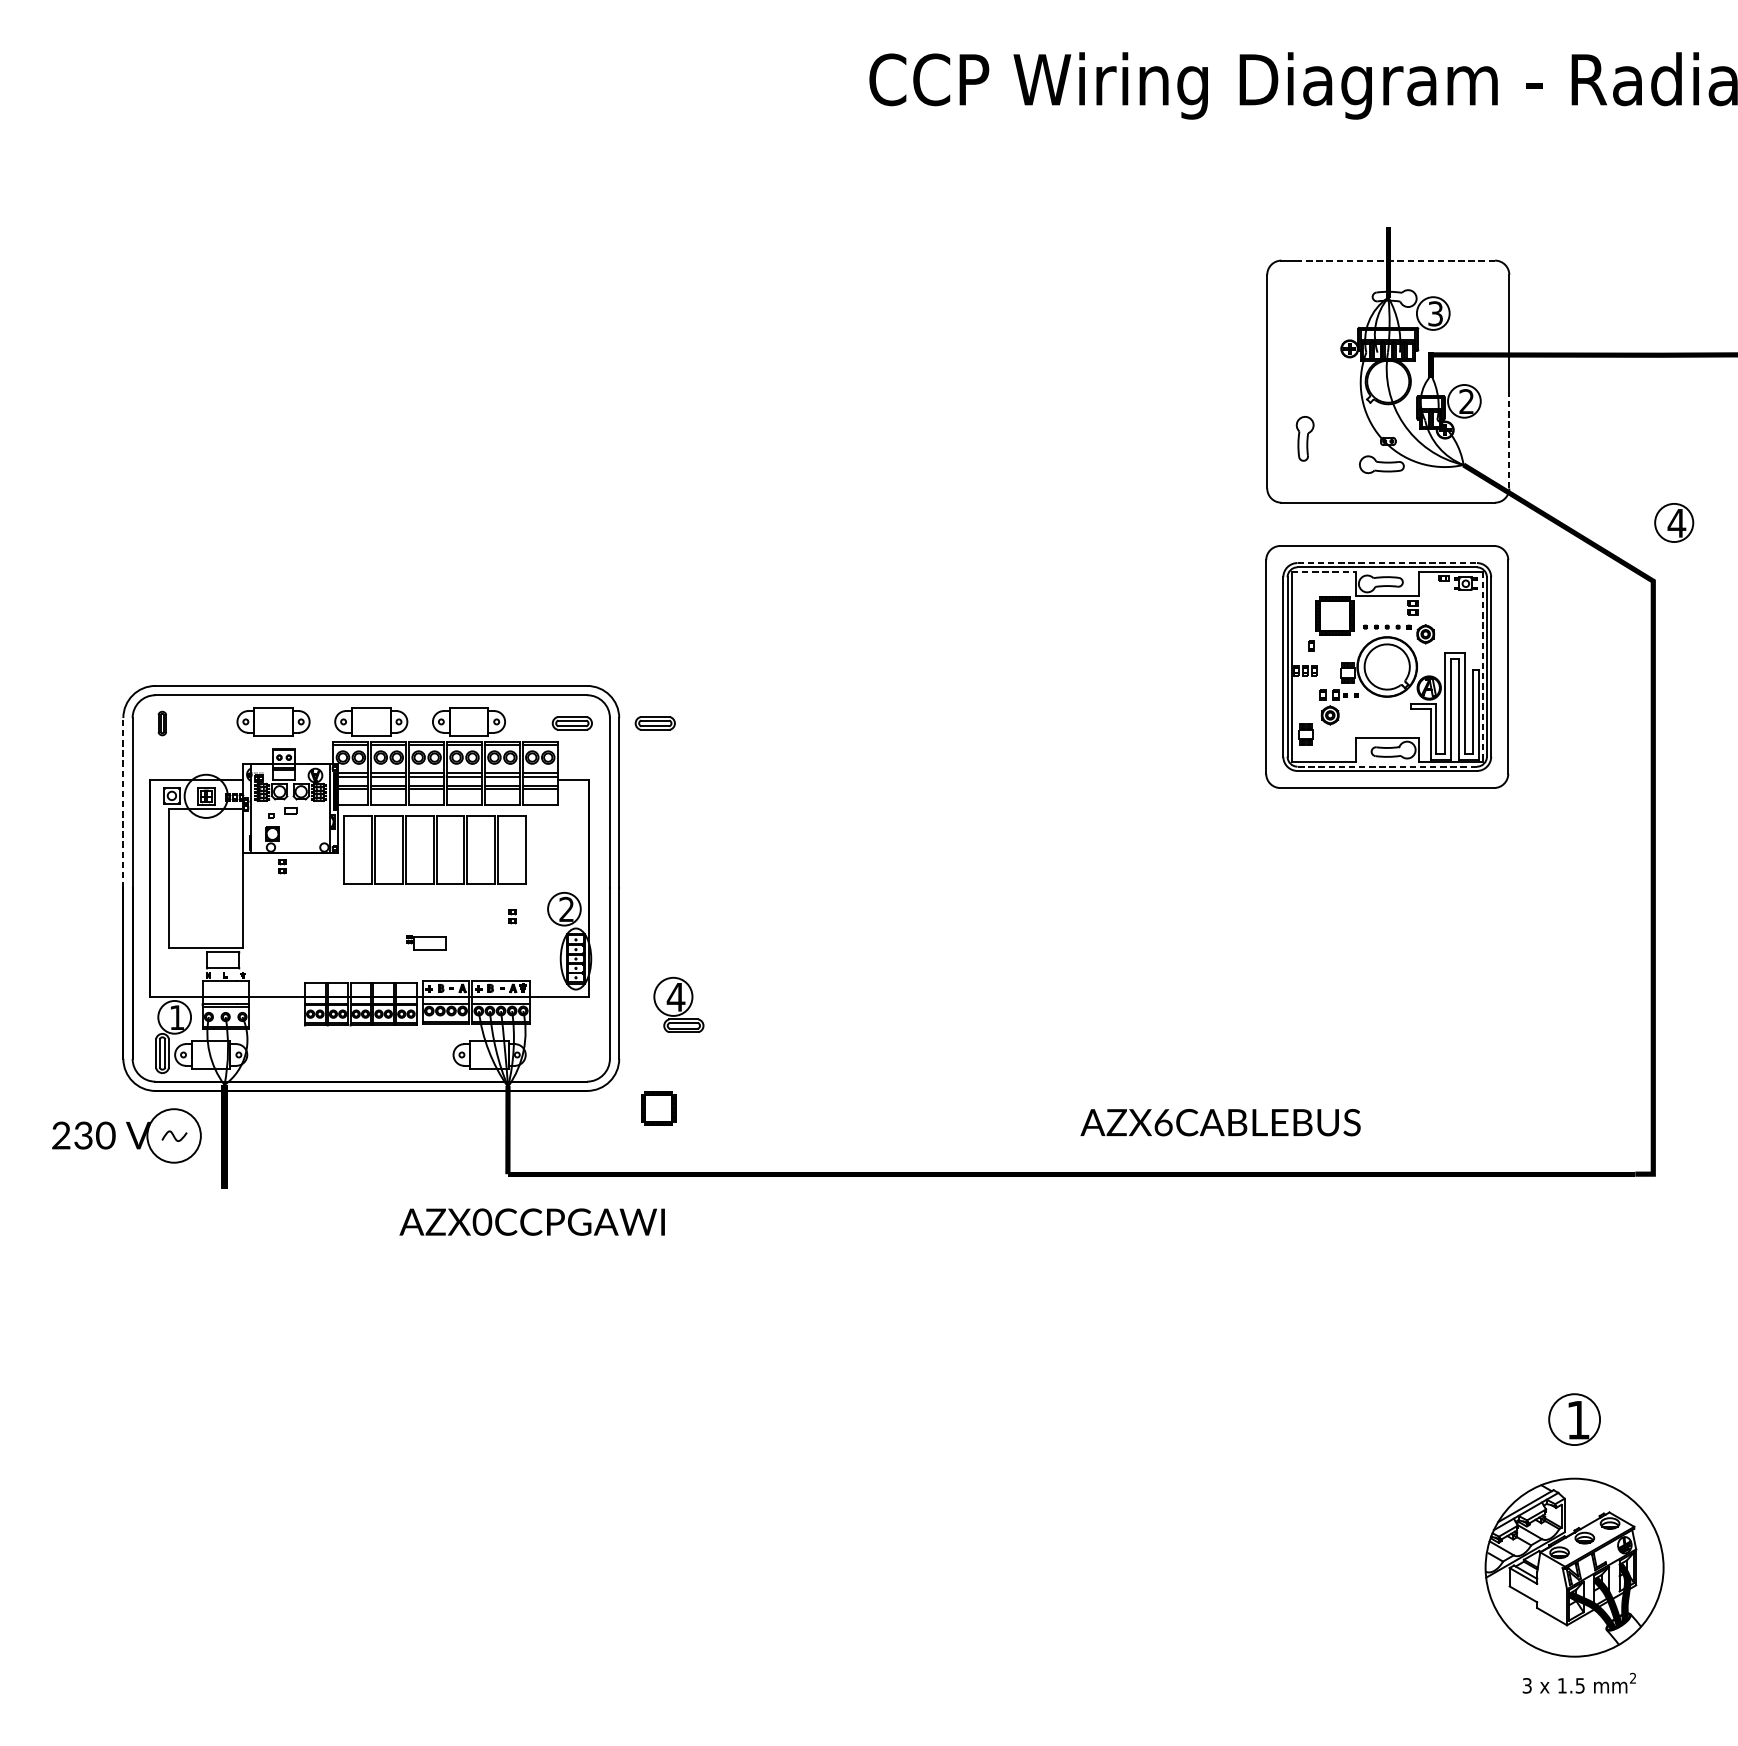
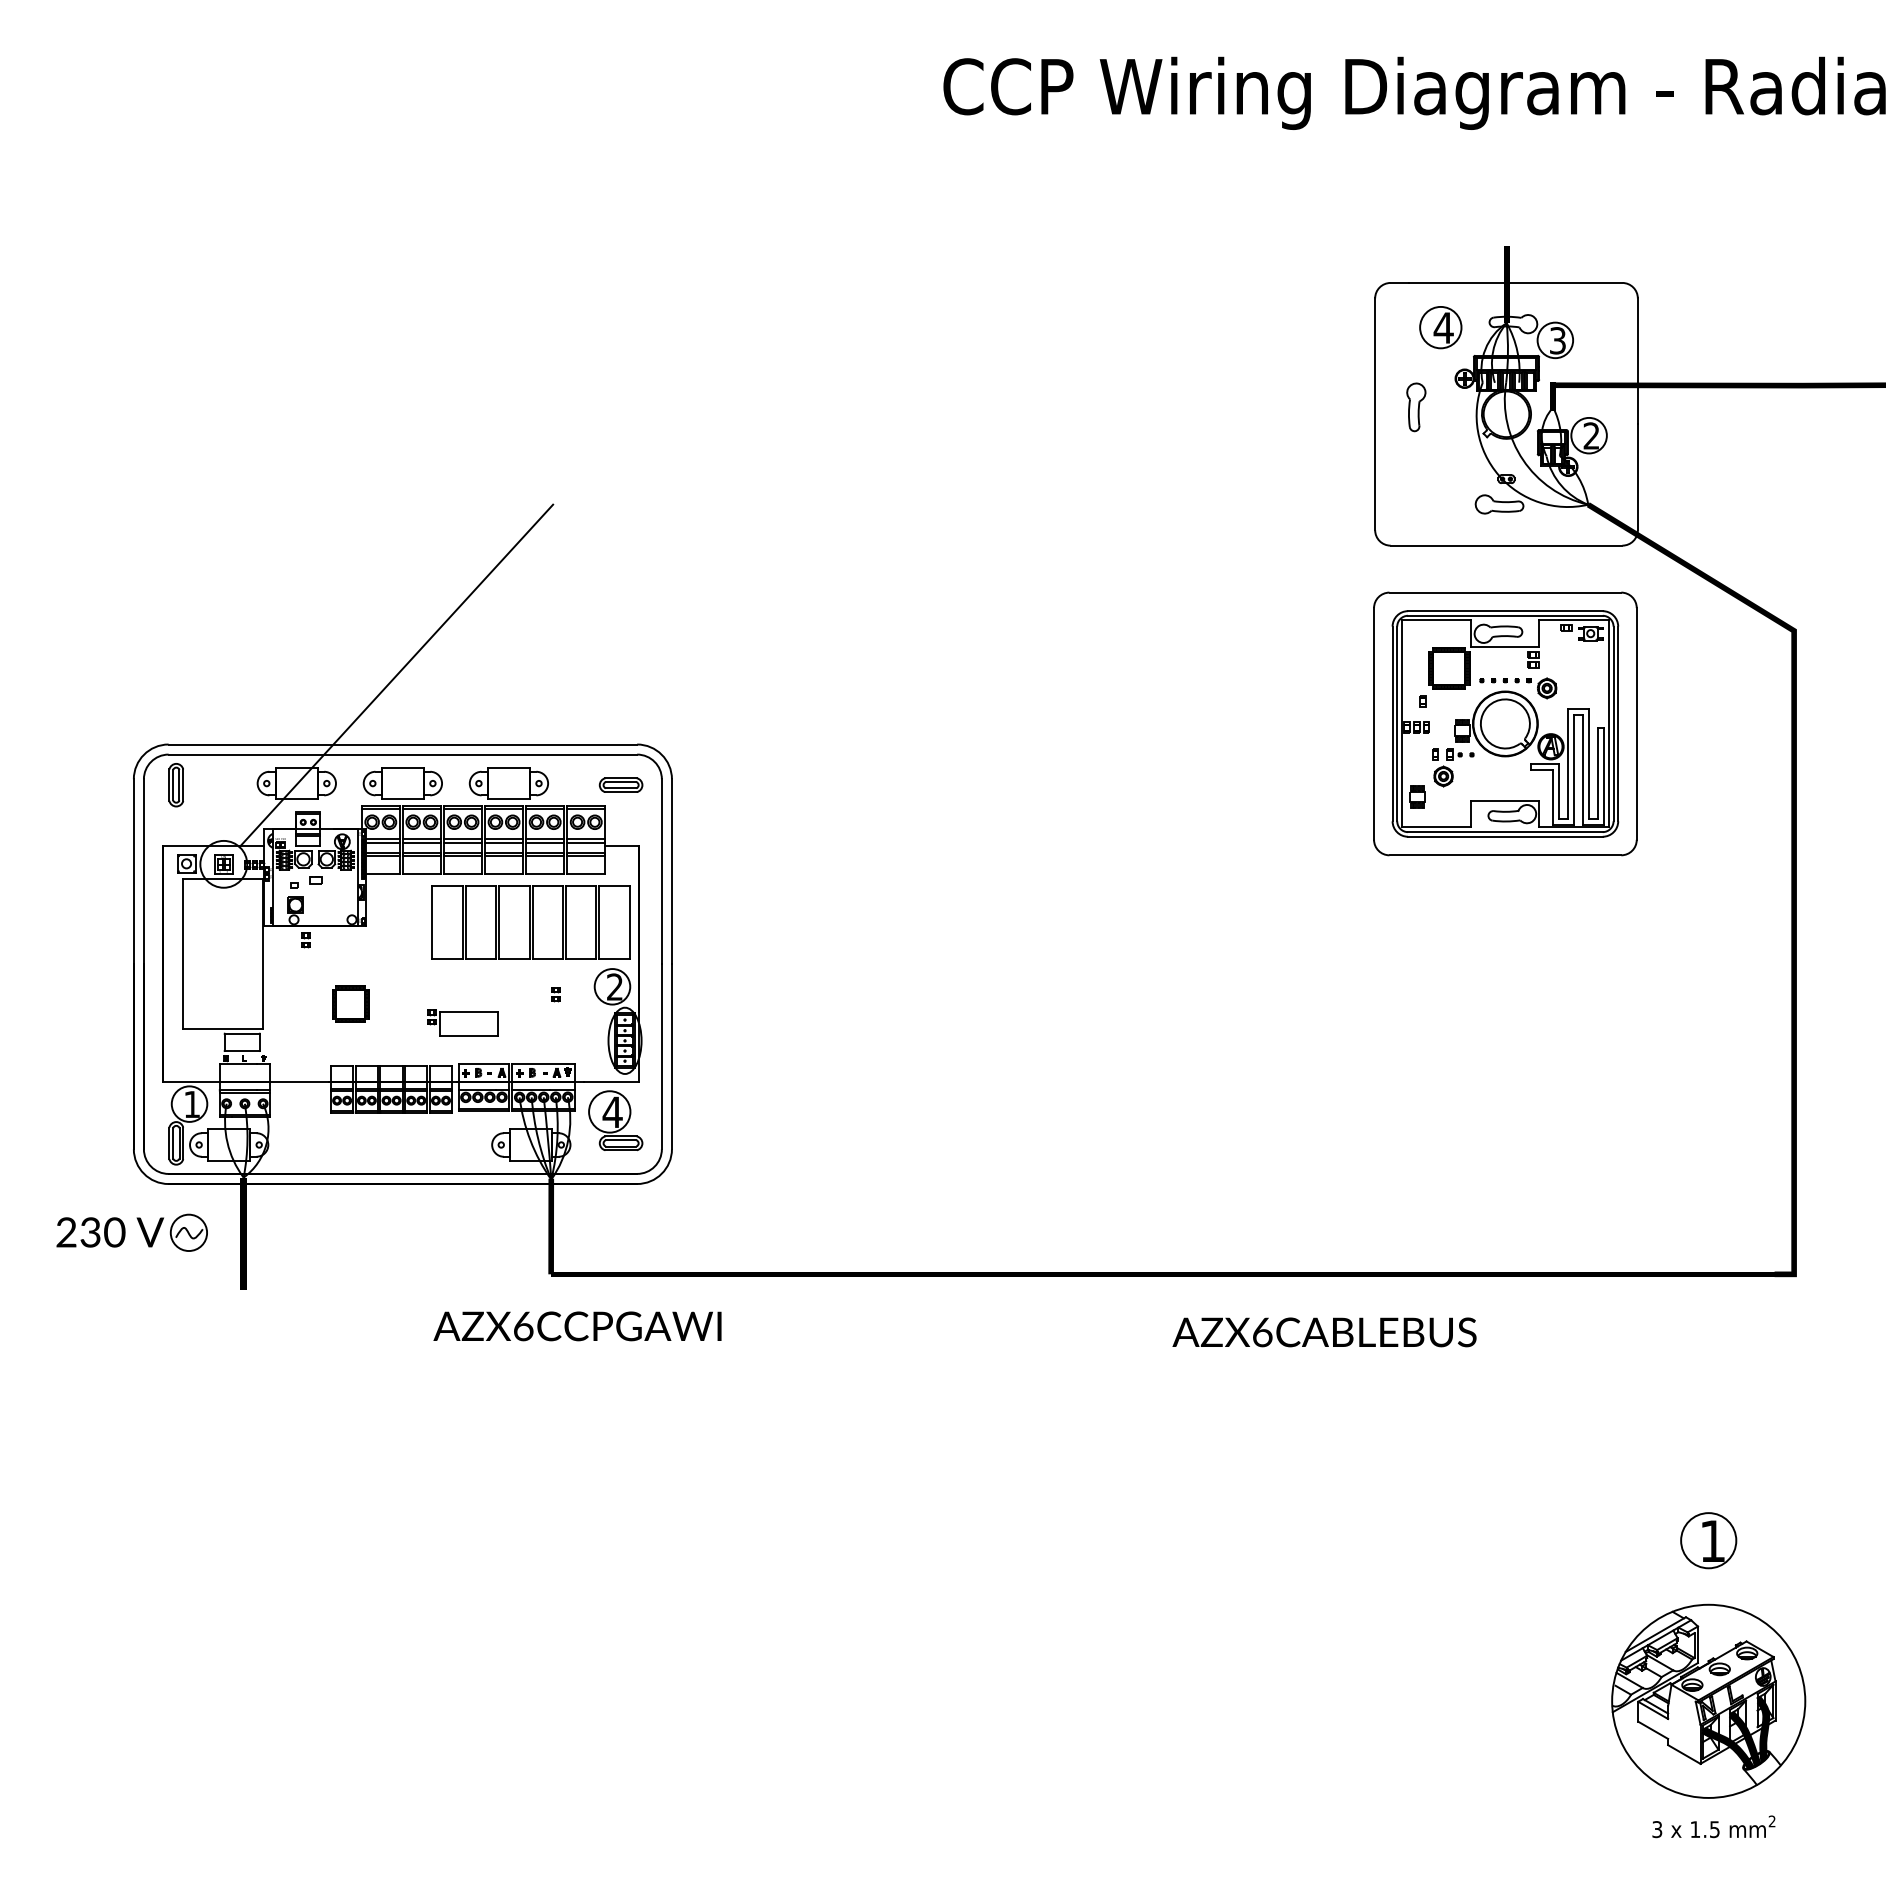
line: (1396, 260) -> (1515, 282), dashed -> solid
part: (1305, 438) -> (1416, 407), moved
line: (1508, 438) -> (1637, 476), dashed -> solid
part: (1673, 522) -> (1440, 327), moved
line: (1387, 563) -> (1505, 611), dashed -> solid
line: (1323, 571) -> (1436, 620), dashed -> solid
line: (365, 622) -> (396, 675), added
line: (1482, 666) -> (1608, 723), dashed -> solid
part: (654, 722) -> (710, 784), removed
part: (161, 723) -> (175, 785), size x1.67
line: (1386, 767) -> (1504, 832), dashed -> solid
line: (123, 802) -> (133, 871), dashed -> solid
part: (434, 849) -> (530, 922), moved
part: (426, 942) -> (462, 1022), size x1.67
part: (678, 1004) -> (615, 1120), moved
part: (658, 1107) -> (350, 1003), moved
text: (1220, 1122) -> (1324, 1332), moved
circle: (173, 1135) -> (188, 1232), size x0.62
text: (482, 1221) -> (523, 1325), AZX0CCPGAWI -> AZX6CCPGAWI

